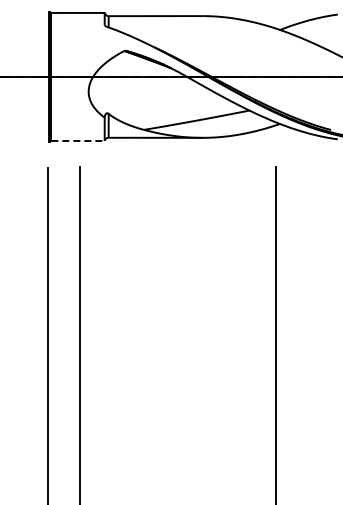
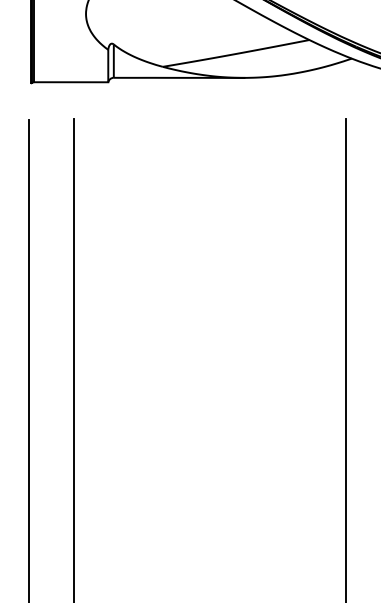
line: (78, 140) -> (71, 81), dashed -> solid

